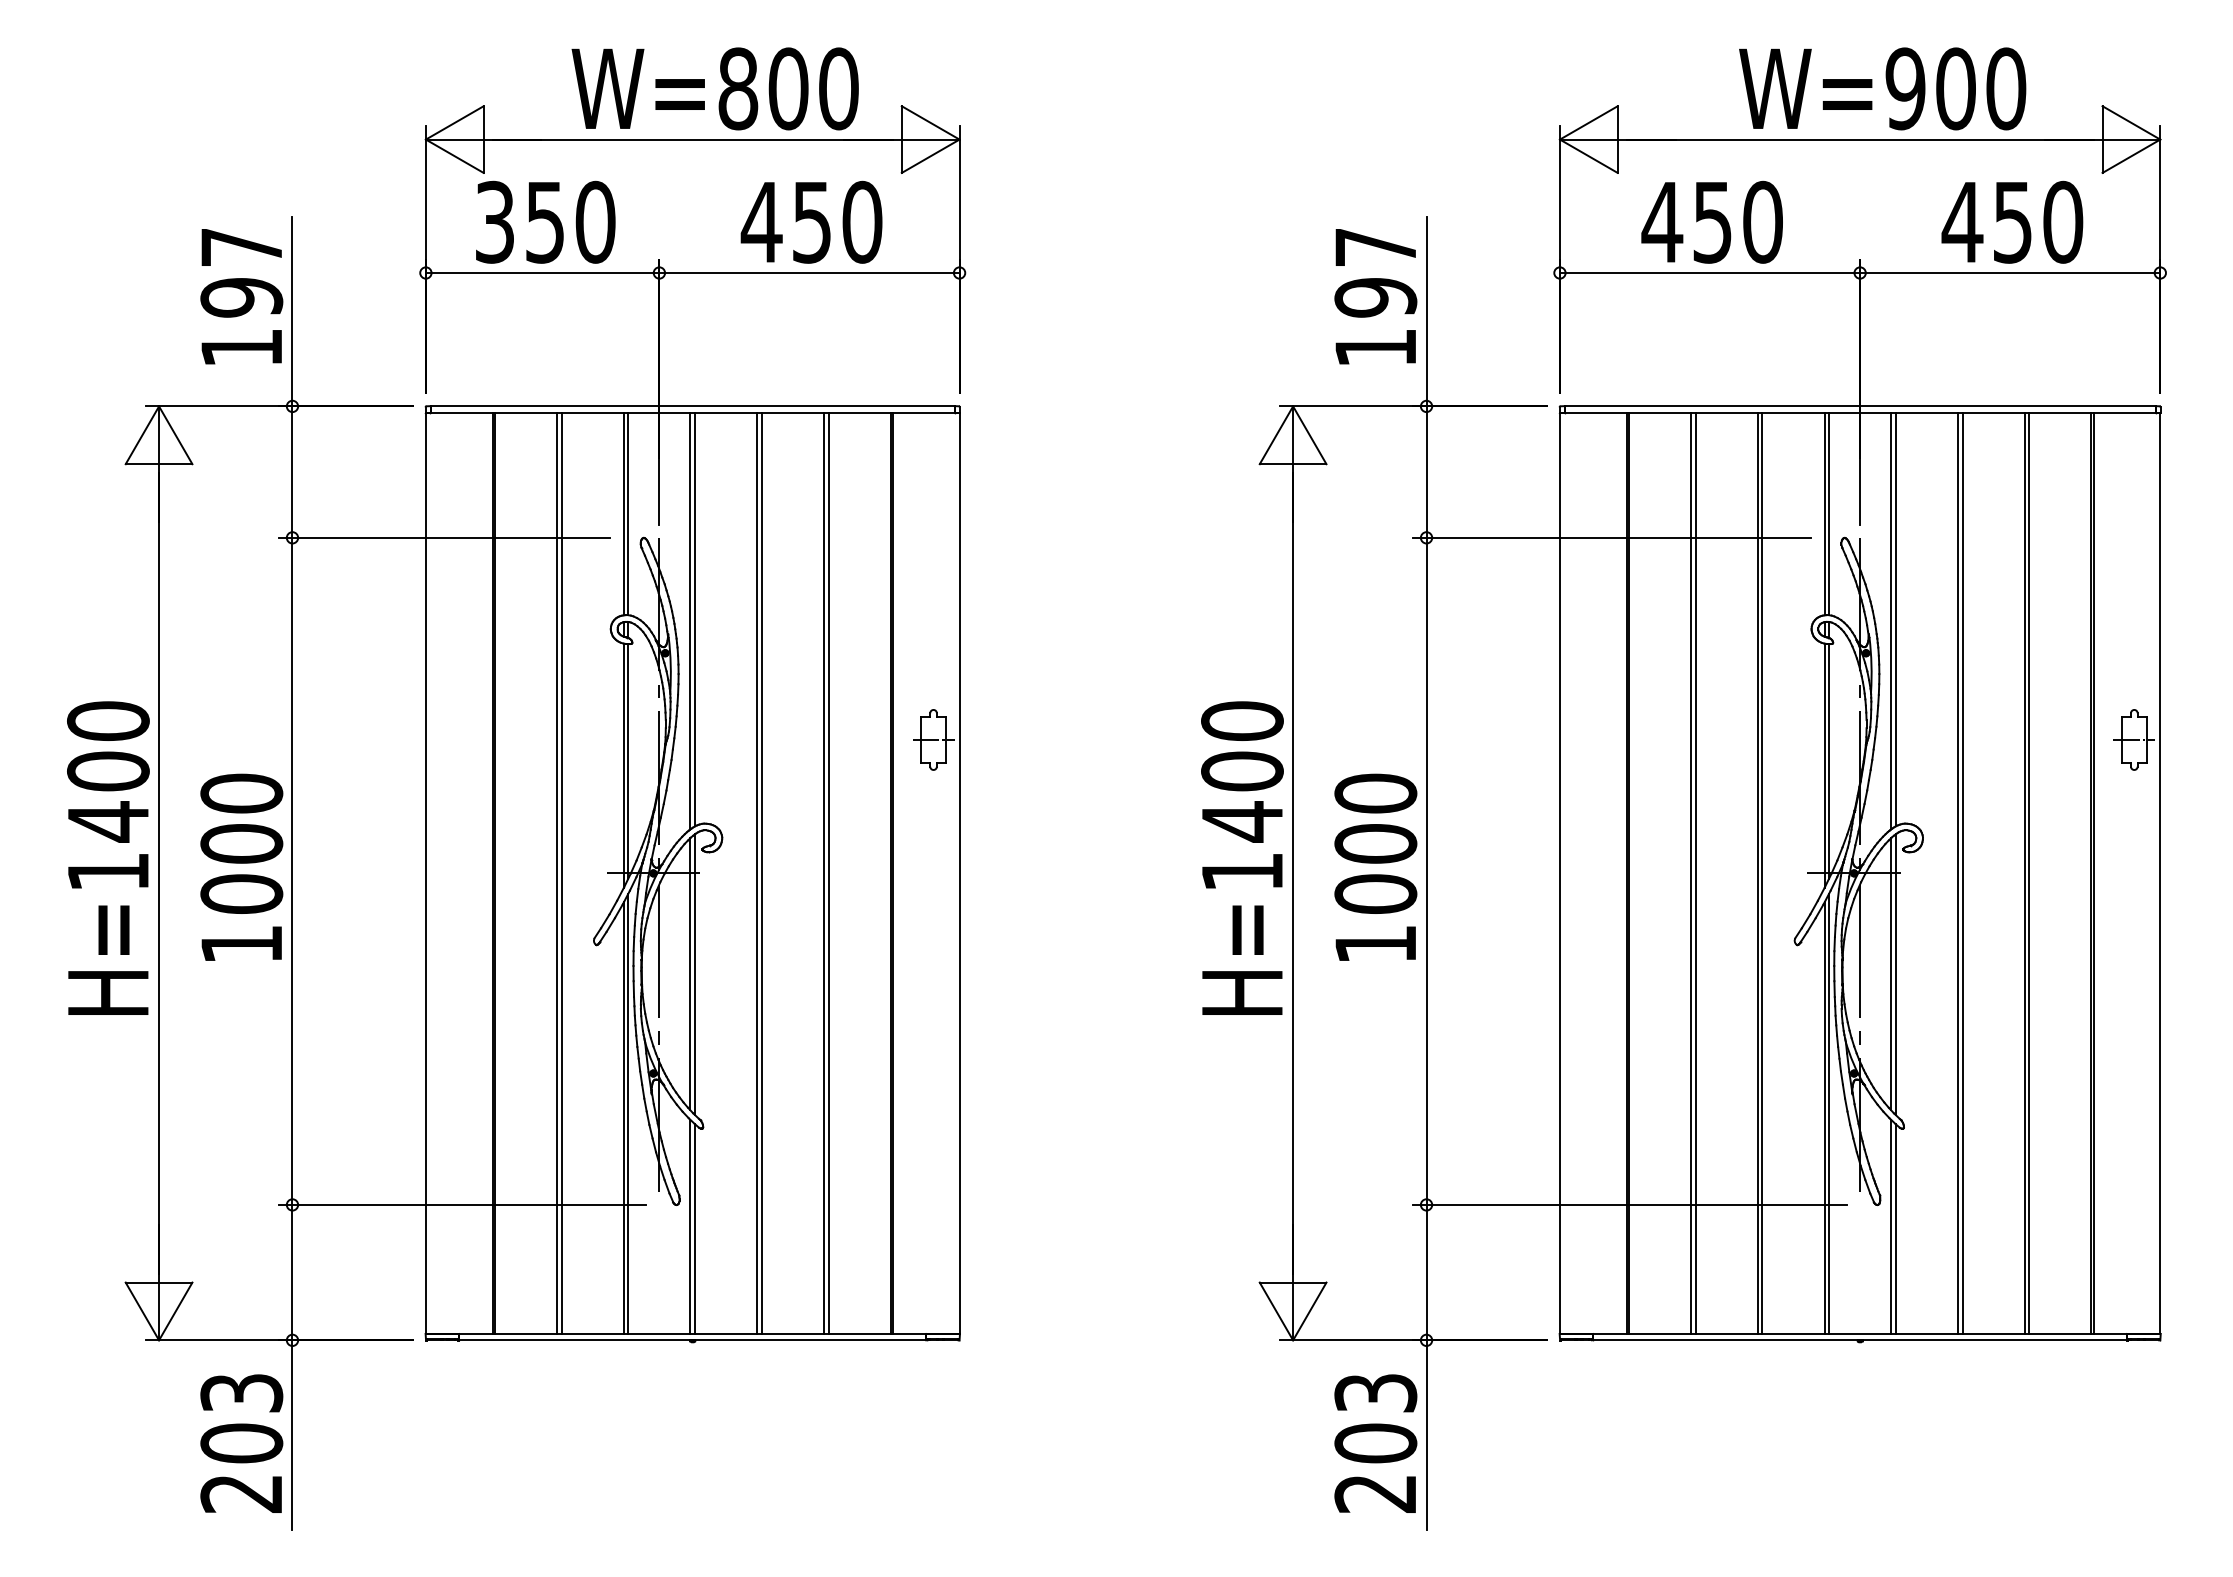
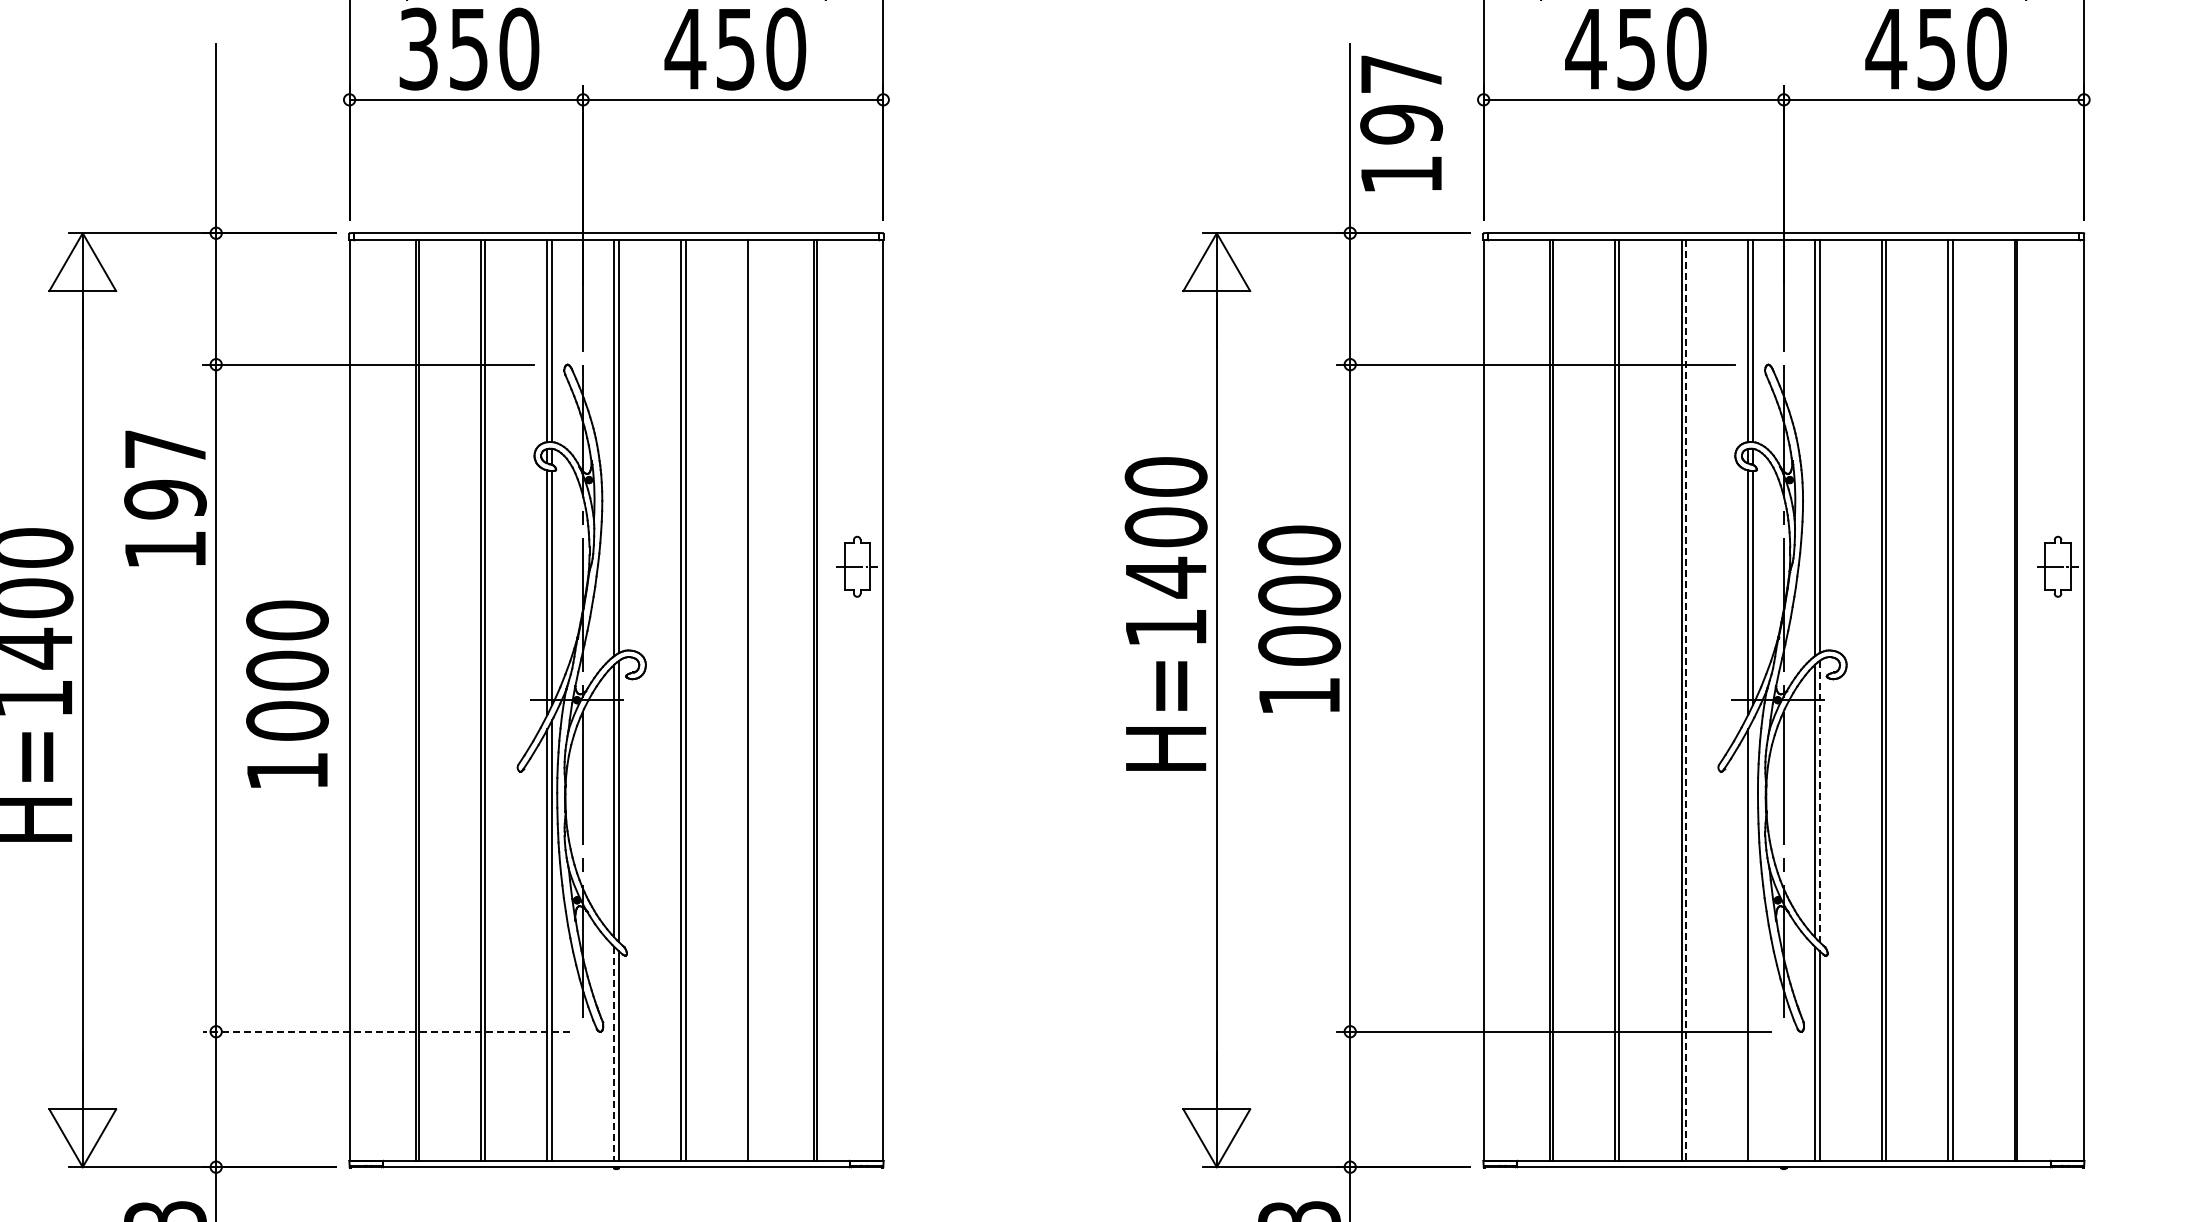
text: (241, 296) -> (165, 498), moved
text: (1375, 296) -> (1401, 123), moved
text: (1242, 857) -> (1166, 613), moved
text: (241, 866) -> (287, 693), moved
text: (1375, 866) -> (1299, 618), moved
line: (828, 873) -> (752, 700), removed
line: (1762, 873) -> (1686, 700), solid -> dashed
line: (1895, 975) -> (1819, 802), solid -> dashed
line: (1829, 1113) -> (1753, 940), removed
line: (462, 1204) -> (386, 1031), solid -> dashed
line: (690, 1226) -> (614, 1053), solid -> dashed

